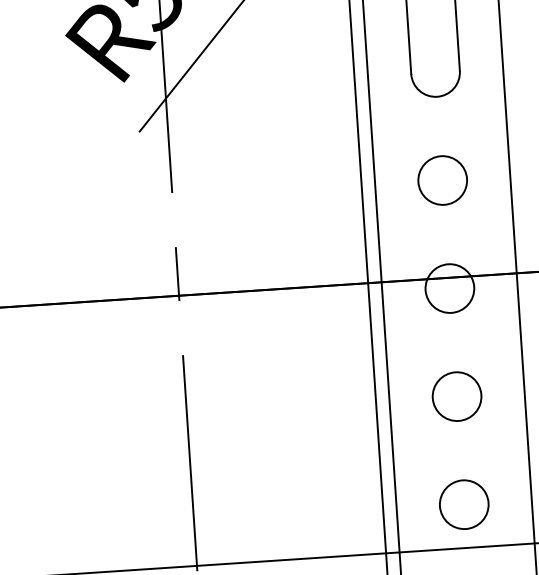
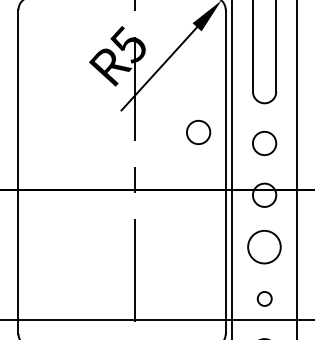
circle: (303, 164) -> (198, 131), added
circle: (456, 395) -> (264, 246), size x1.4
circle: (463, 503) -> (264, 298), size x0.6

